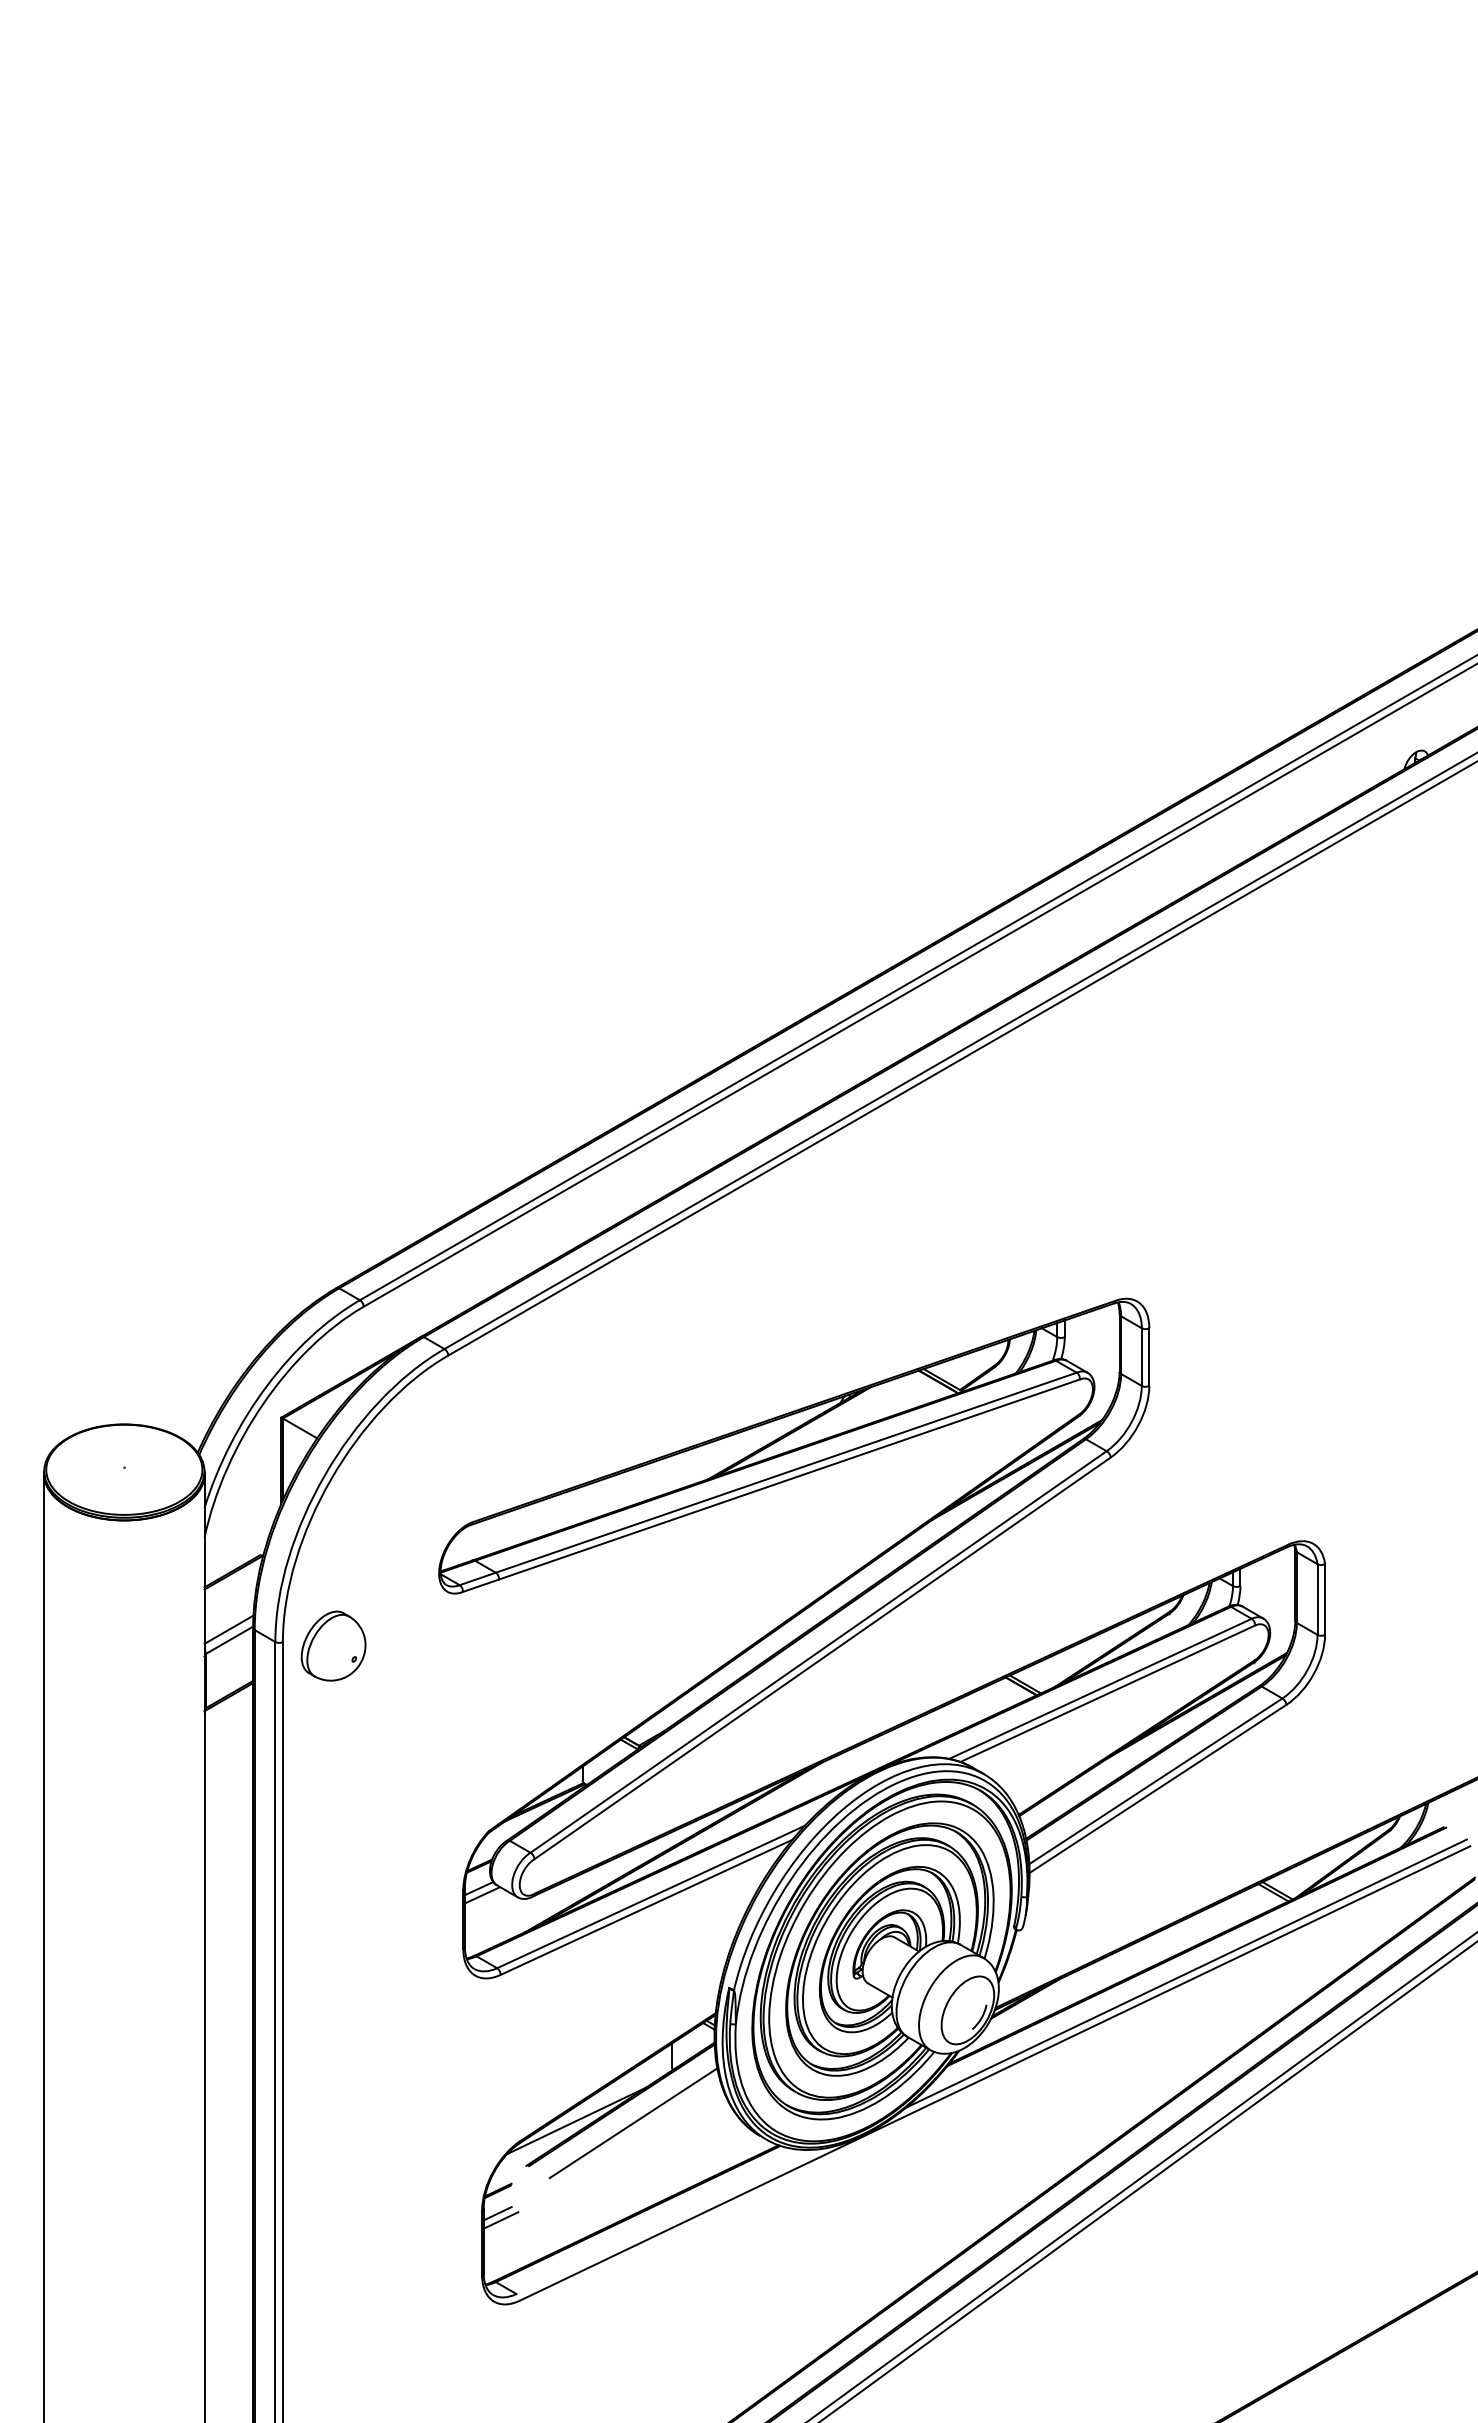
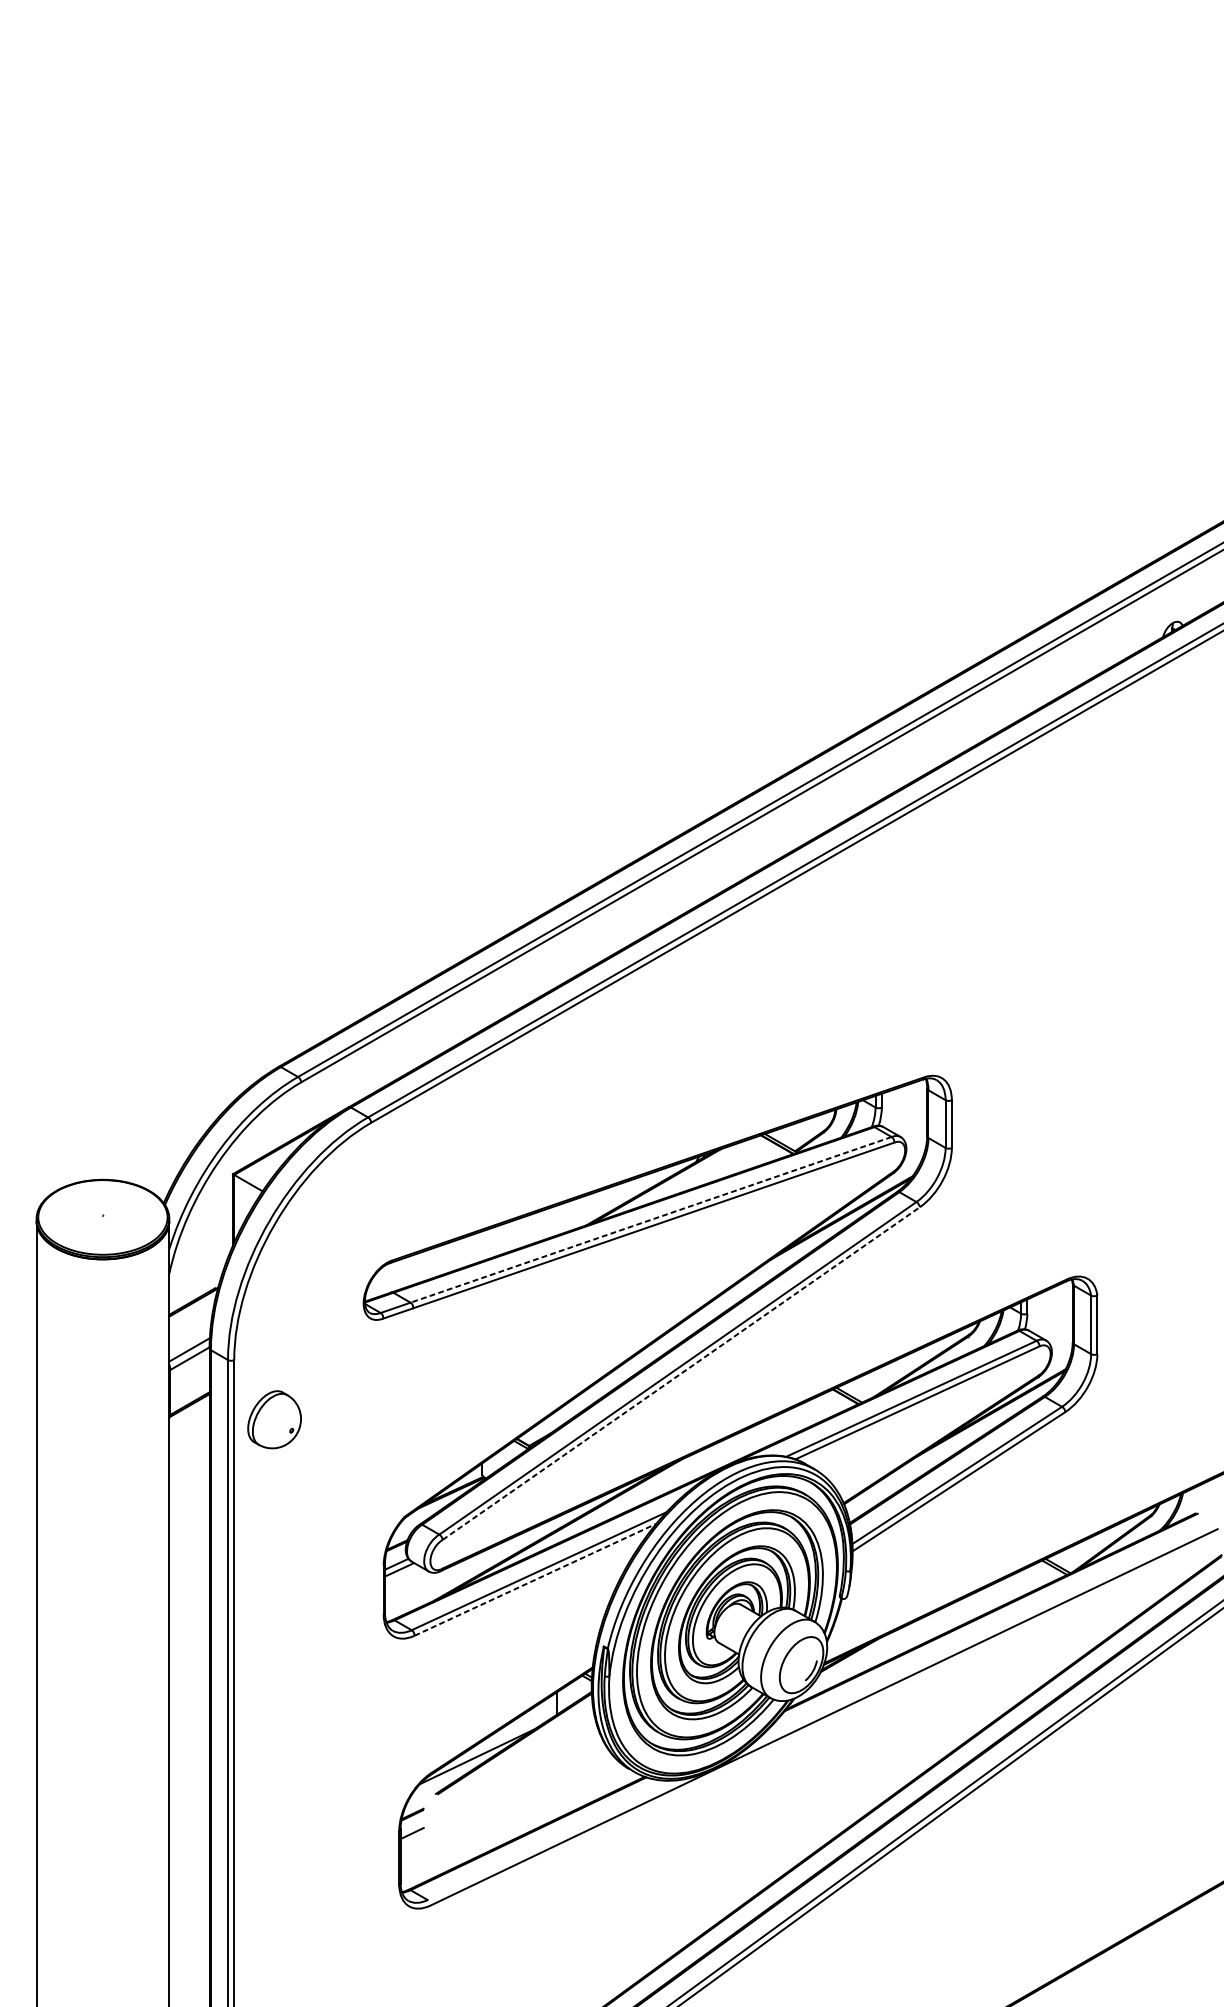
line: (785, 1472) -> (650, 1219), solid -> dashed
part: (333, 1645) -> (274, 1419), moved
line: (823, 1658) -> (681, 1373), solid -> dashed
line: (646, 1907) -> (535, 1579), solid -> dashed
line: (1185, 1973) -> (981, 1634), removed
line: (633, 2123) -> (524, 1758), removed
line: (500, 2220) -> (414, 1839), removed

